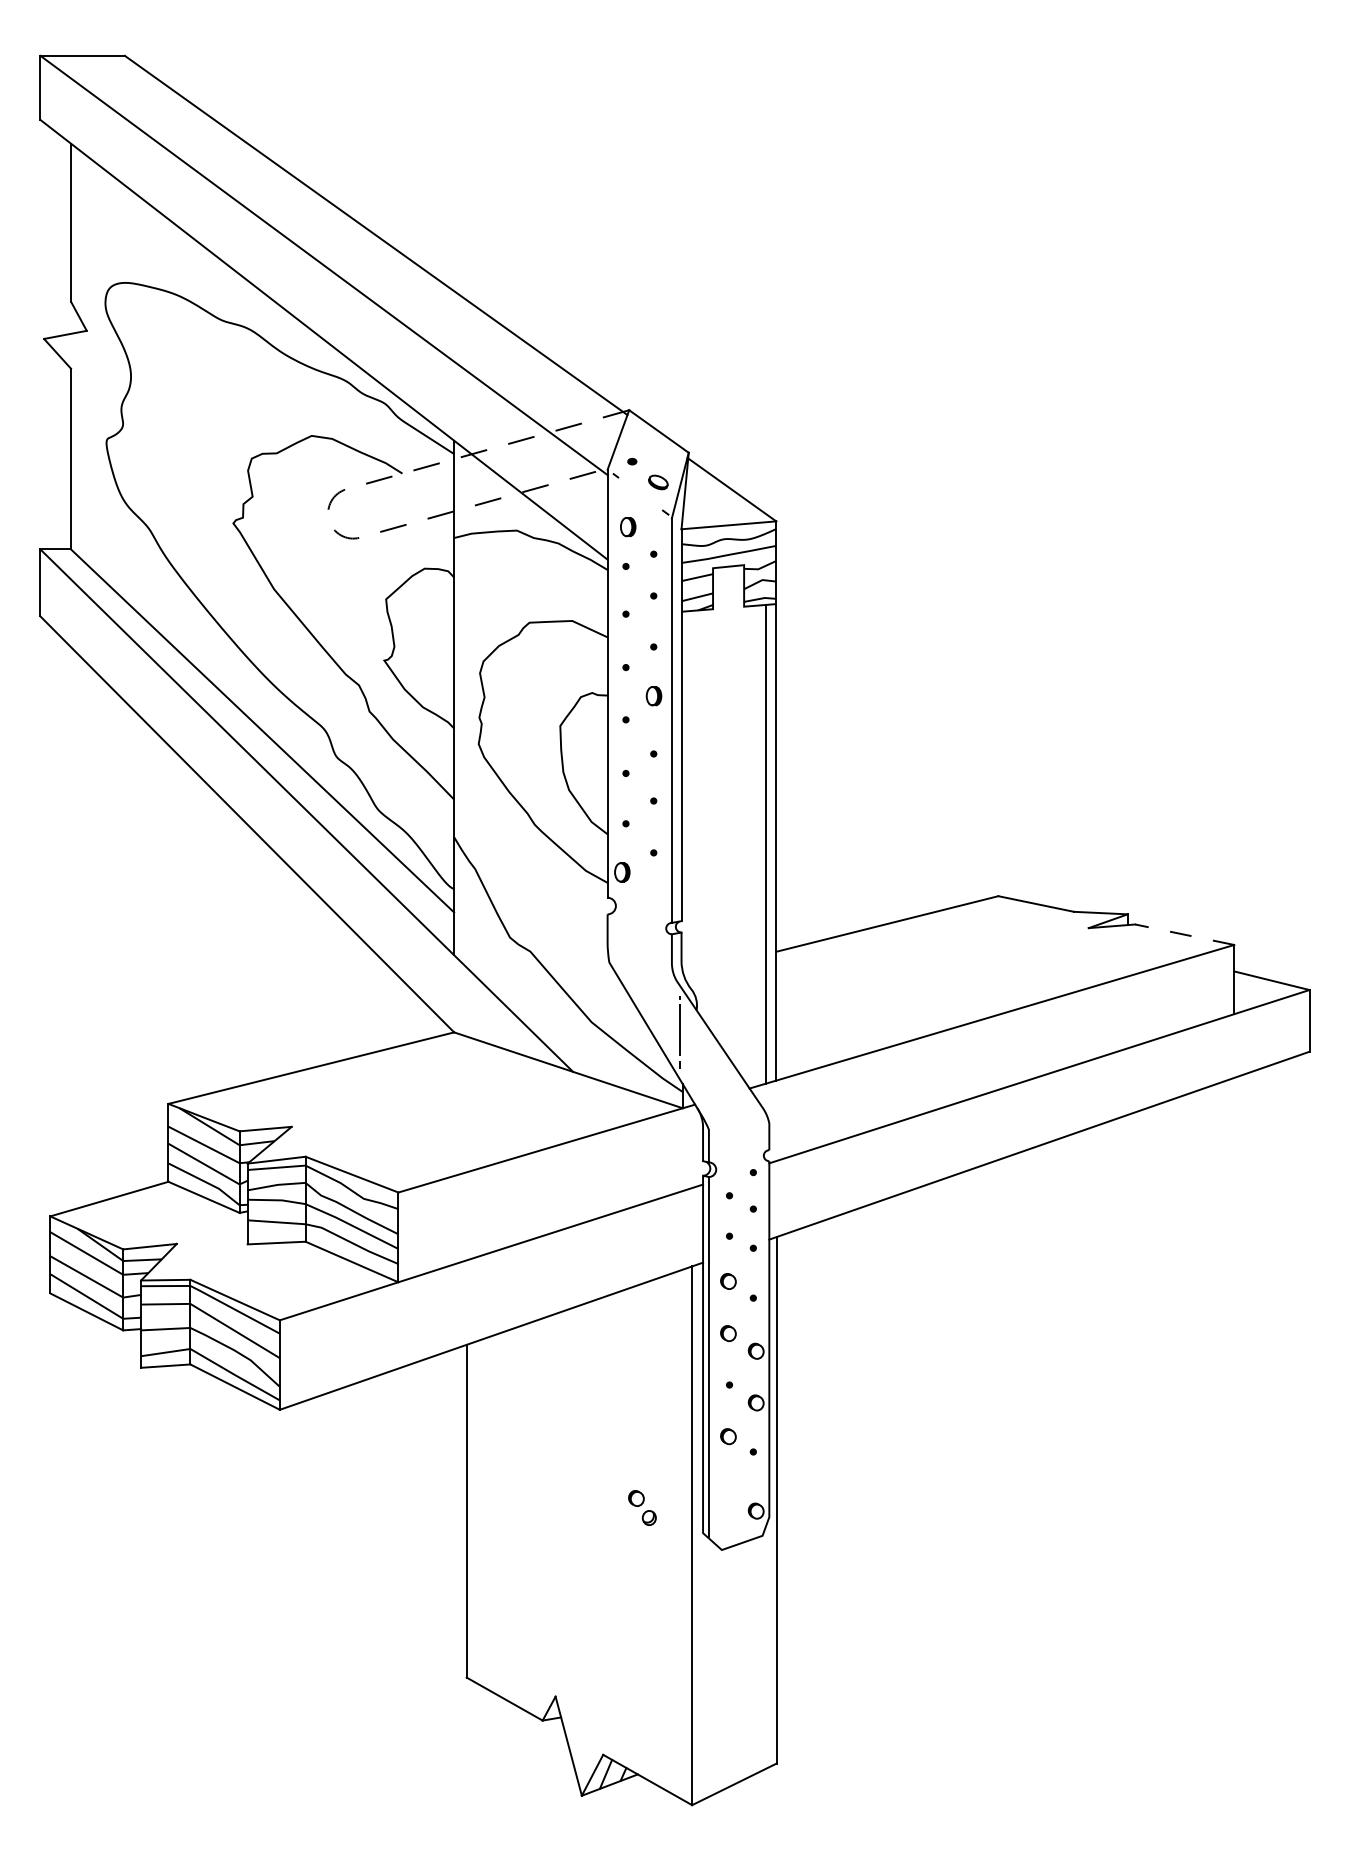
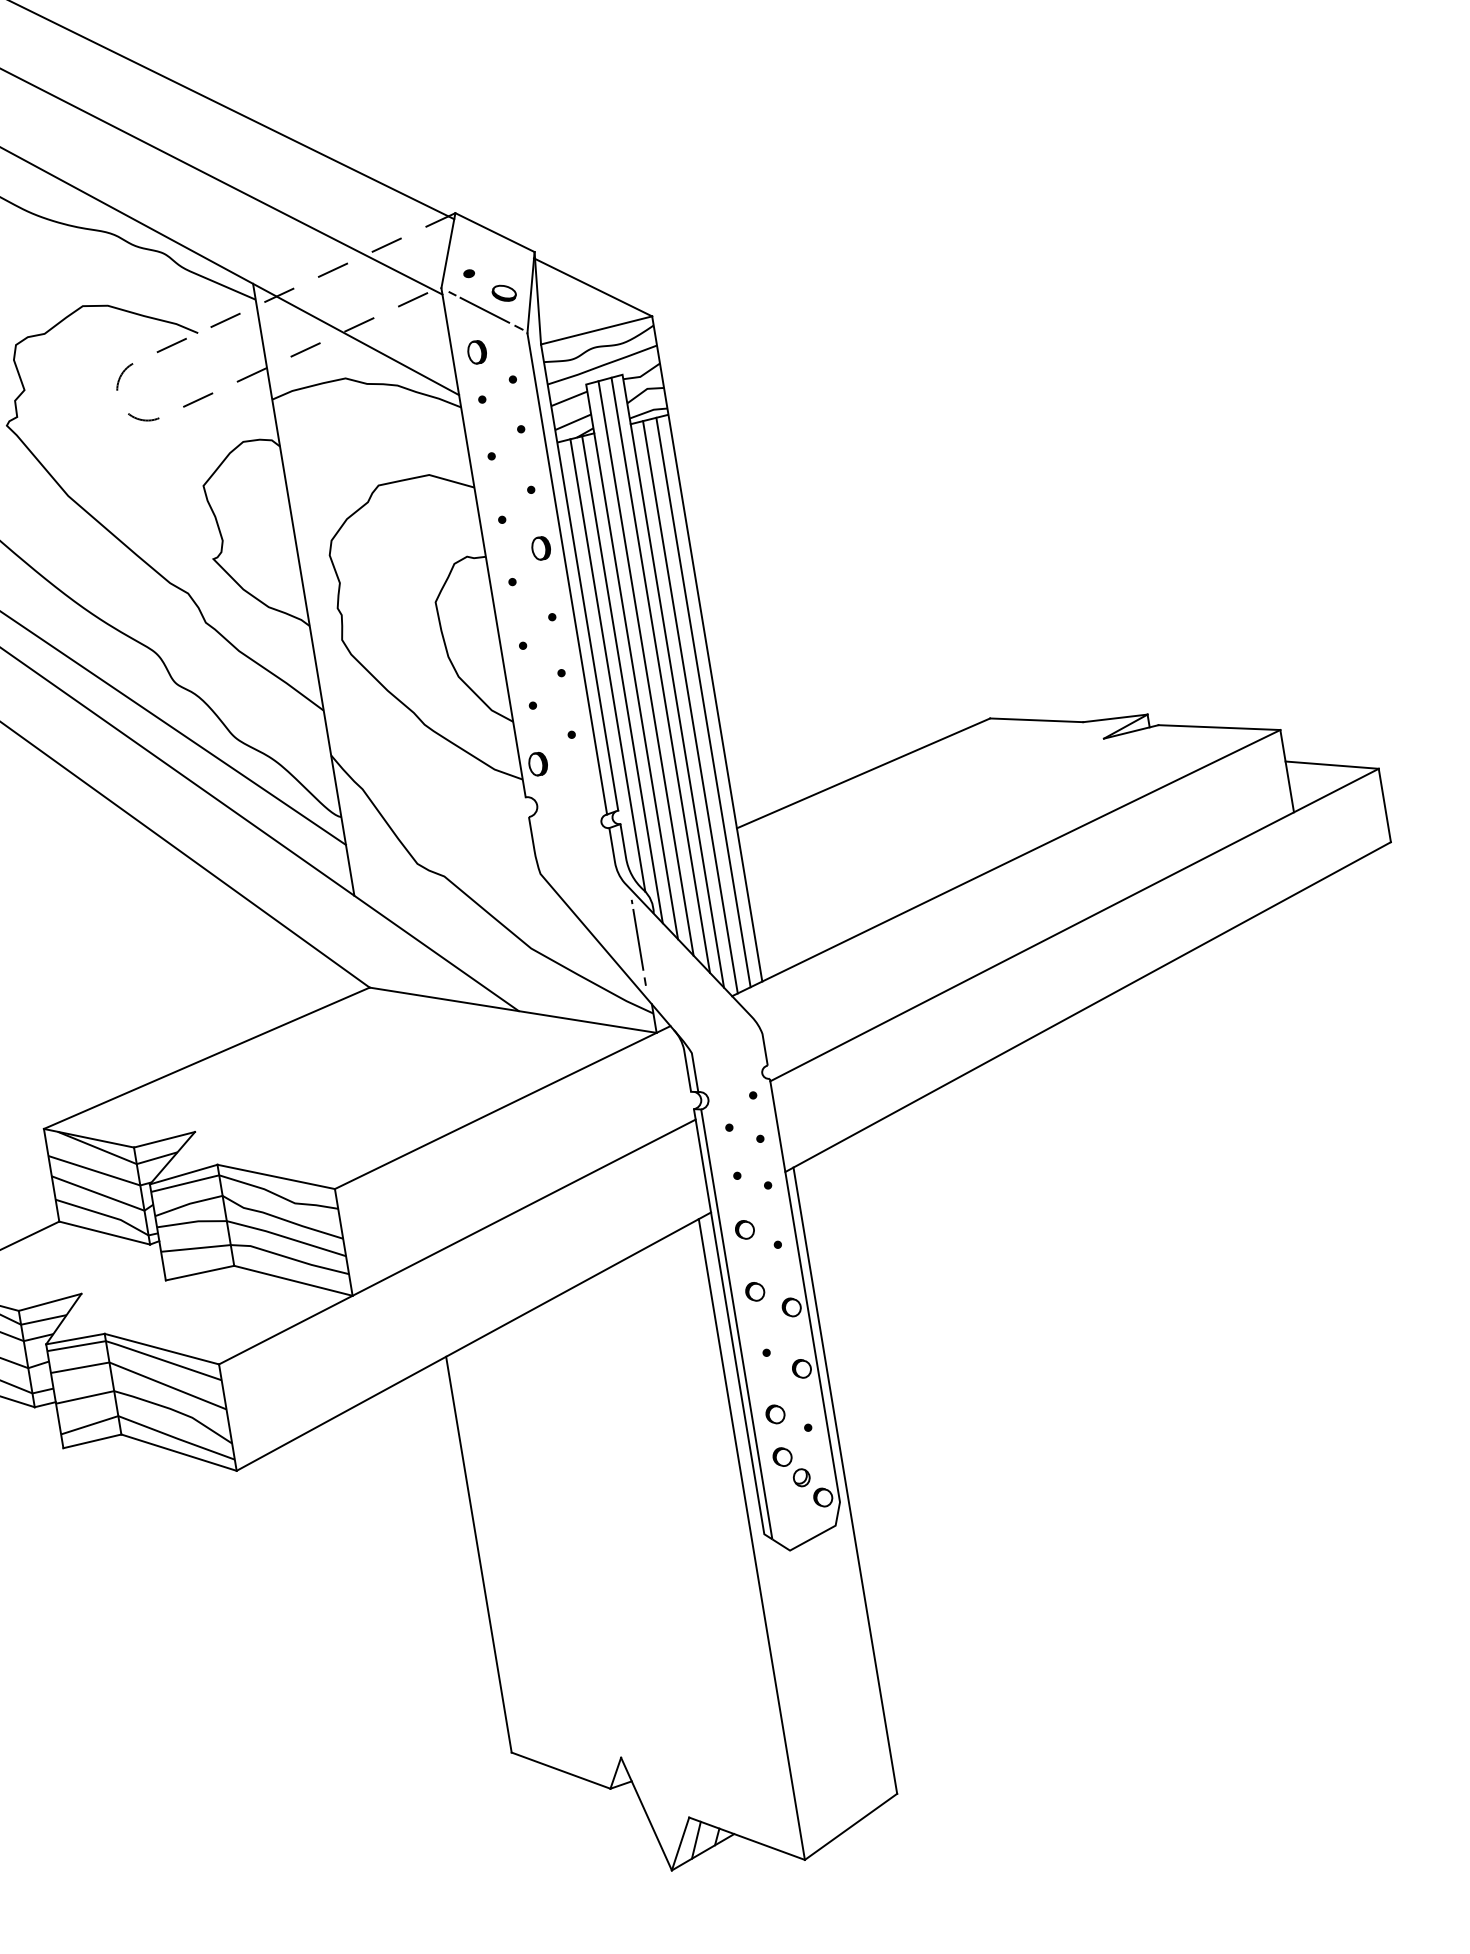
line: (640, 493) -> (485, 309), added
line: (692, 800) -> (607, 664), added
line: (723, 808) -> (645, 668), added
line: (702, 814) -> (622, 679), added
line: (734, 816) -> (660, 675), added
line: (713, 821) -> (636, 685), added
line: (744, 843) -> (677, 705), added
line: (754, 846) -> (690, 707), added
line: (1184, 934) -> (1219, 727), dashed -> solid
part: (642, 1507) -> (791, 1466), moved

